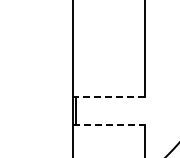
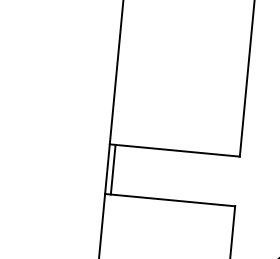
line: (108, 97) -> (174, 150), dashed -> solid
line: (109, 124) -> (171, 199), dashed -> solid

